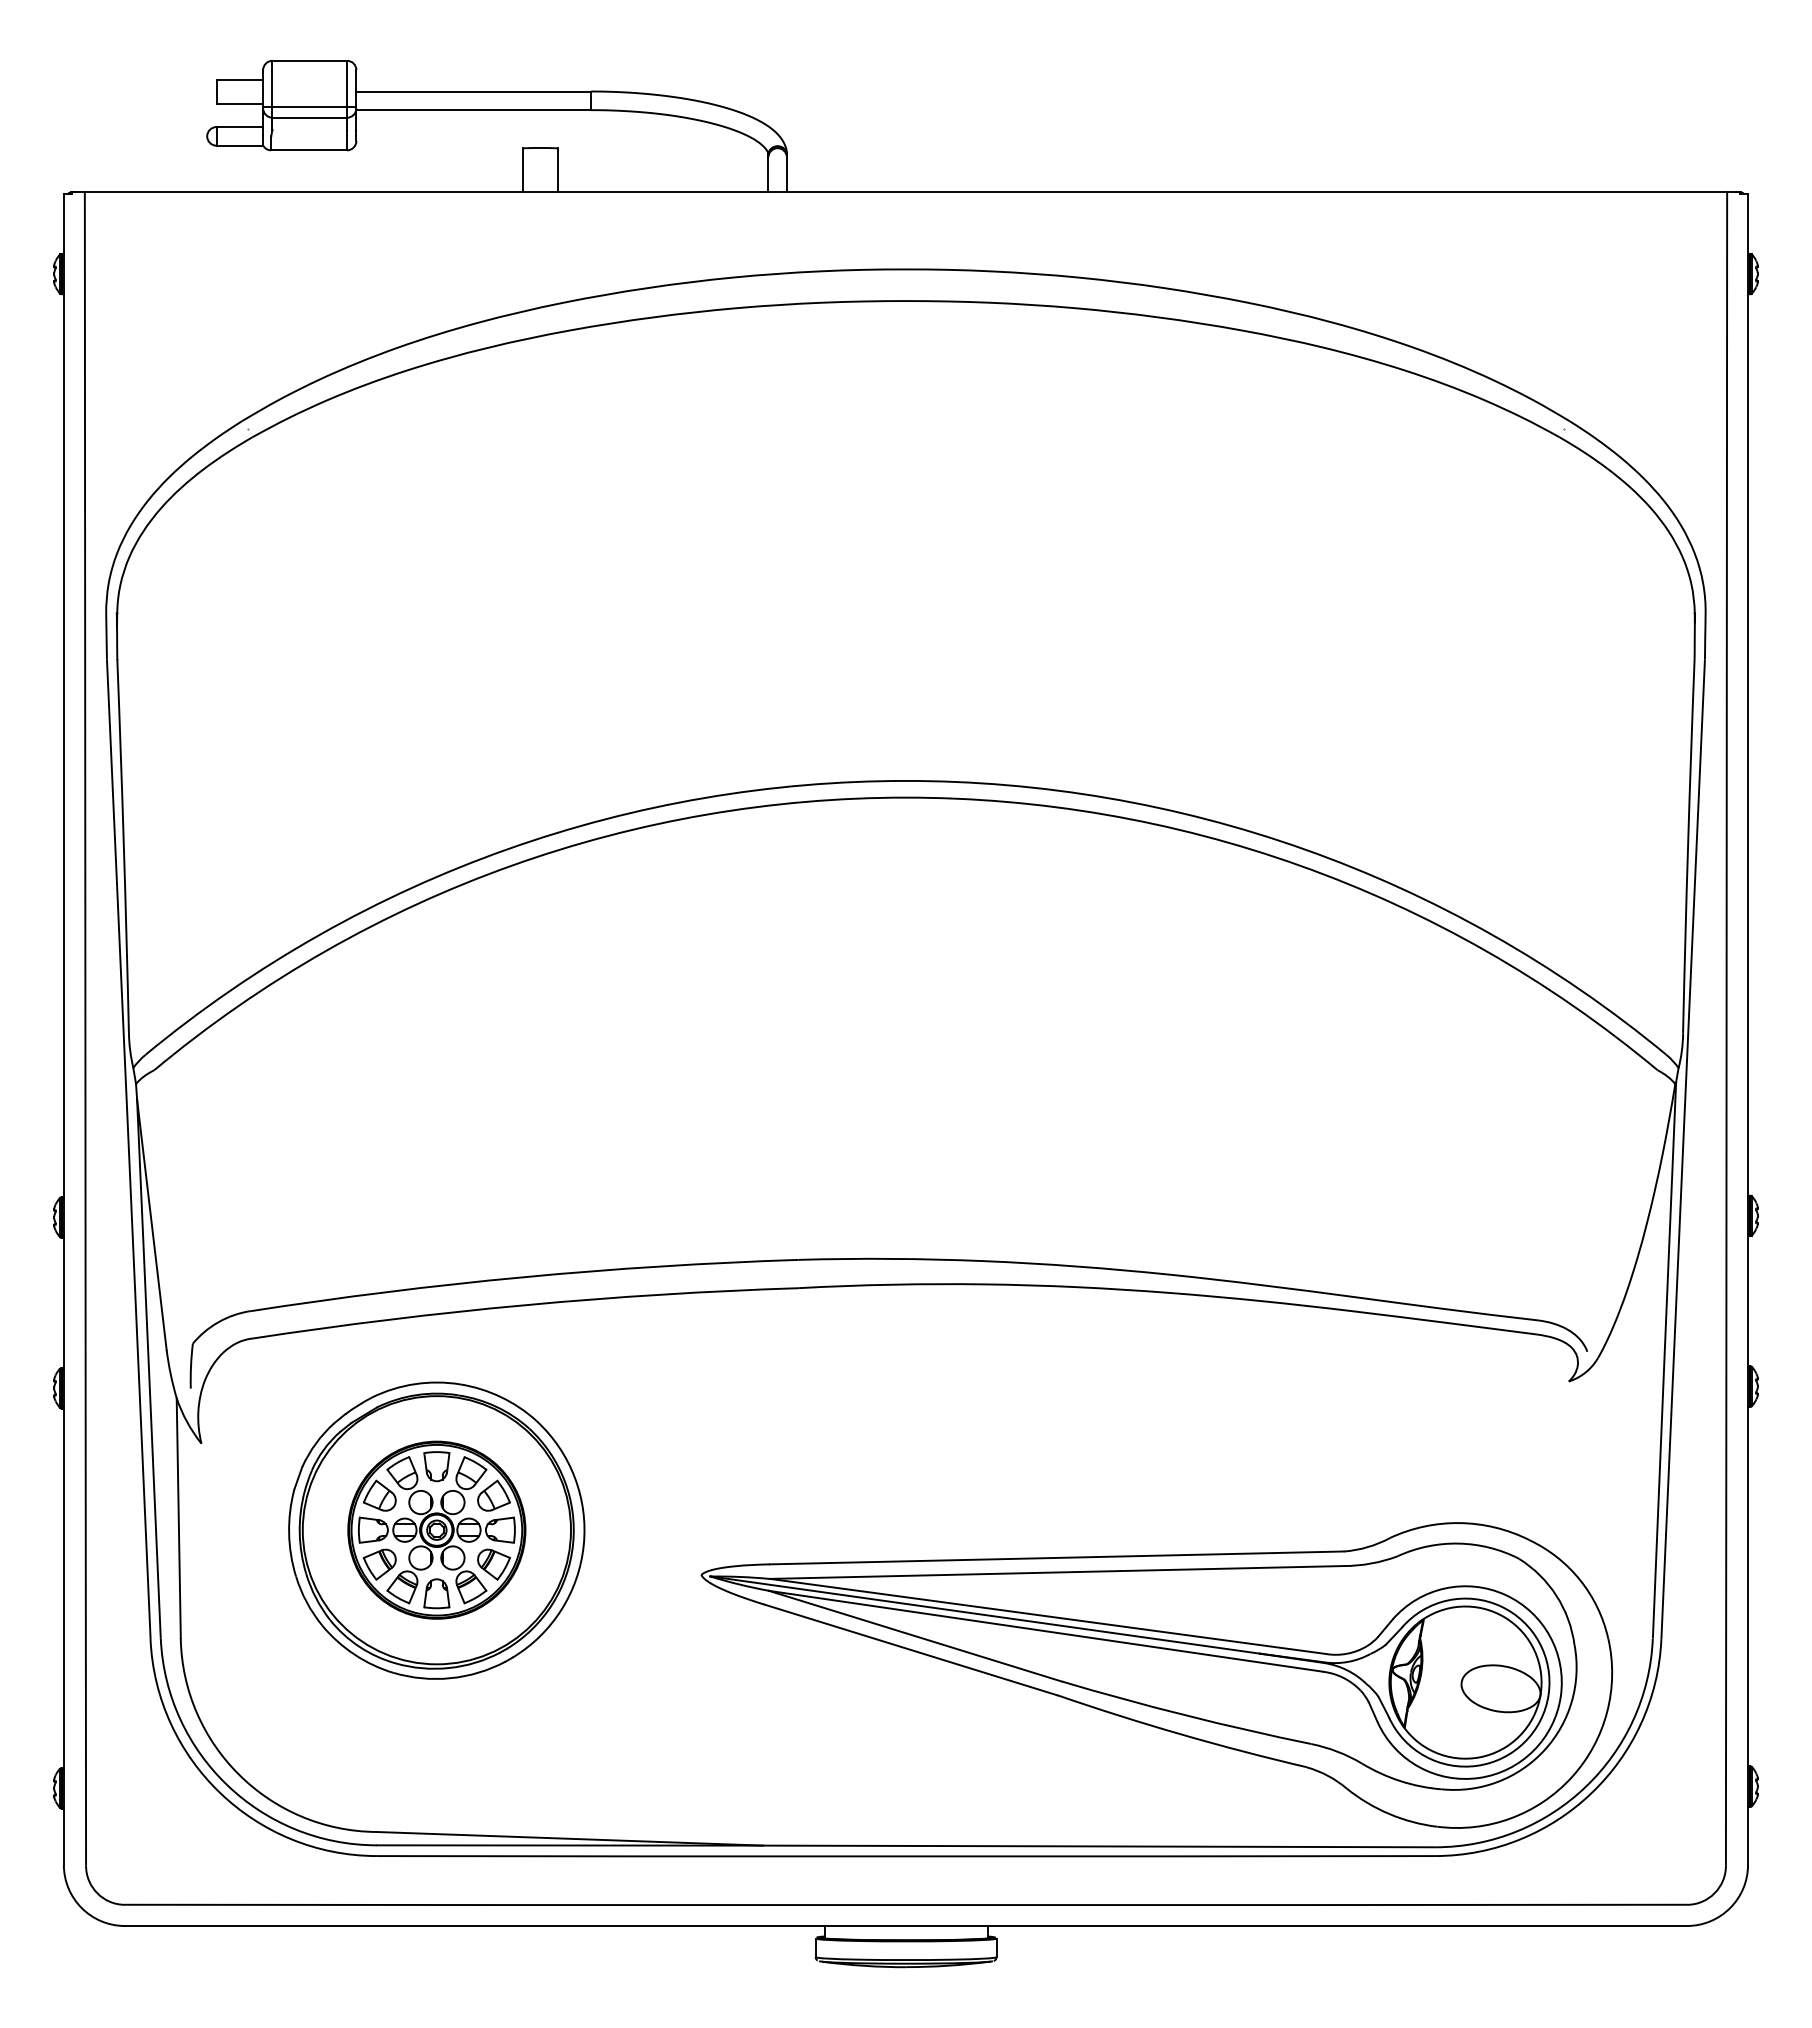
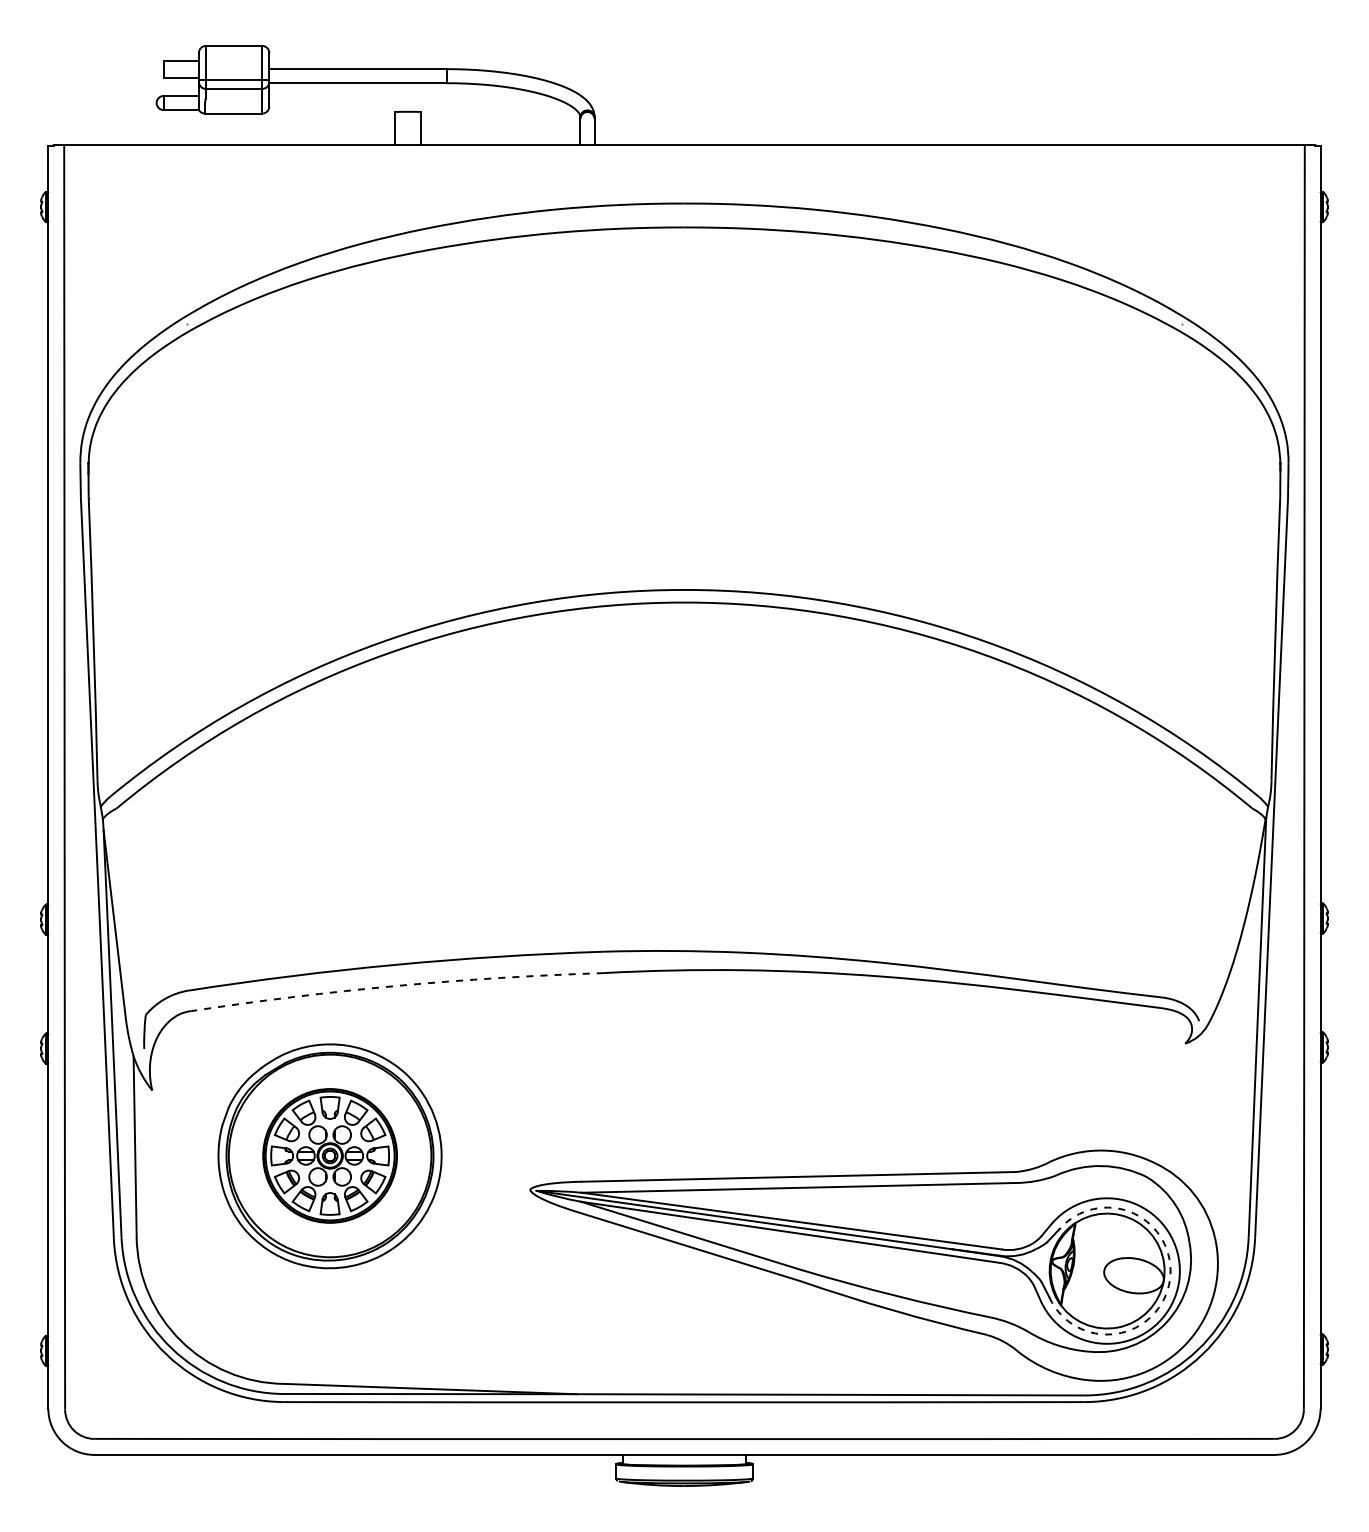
arc: (525, 1305) -> (397, 986), solid -> dashed
arc: (1548, 1694) -> (1169, 1280), solid -> dashed

